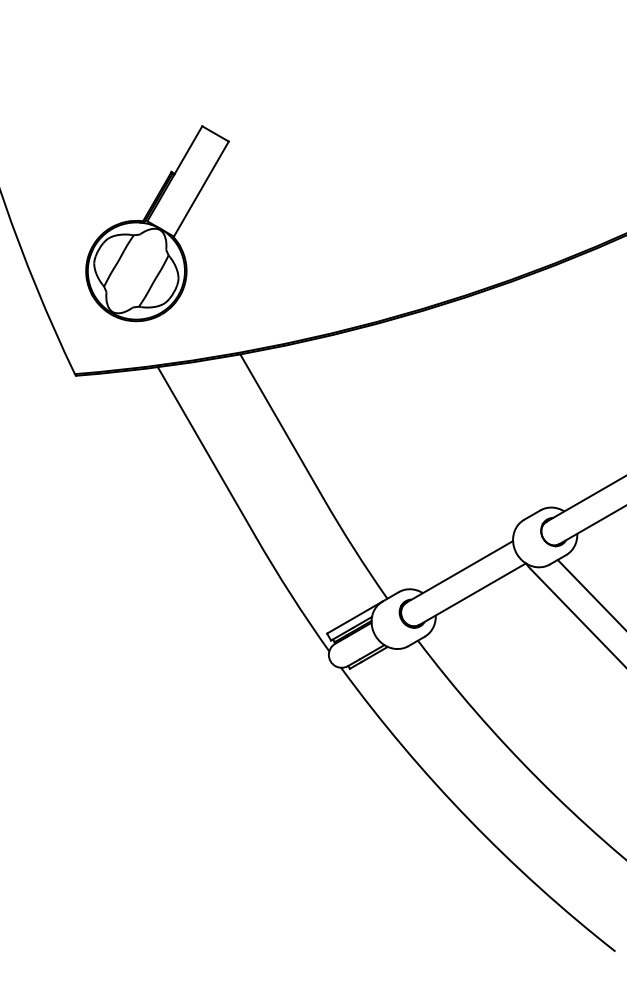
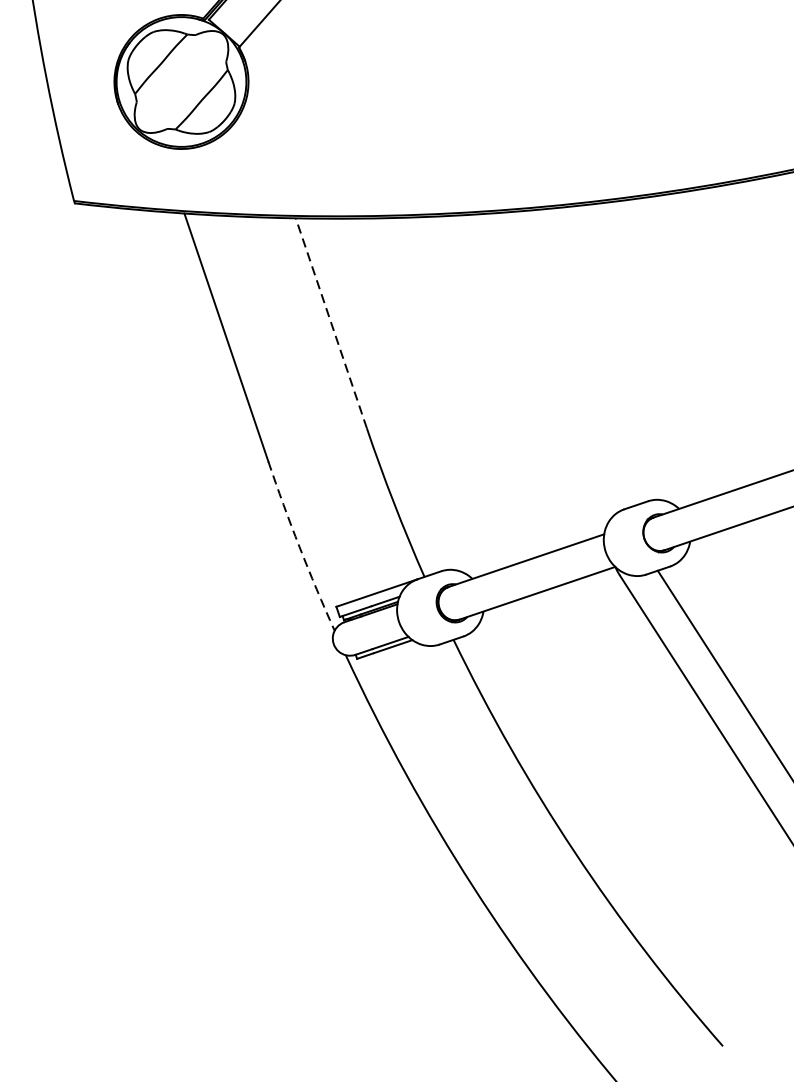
line: (281, 426) -> (330, 323), solid -> dashed
arc: (291, 595) -> (299, 547), solid -> dashed

